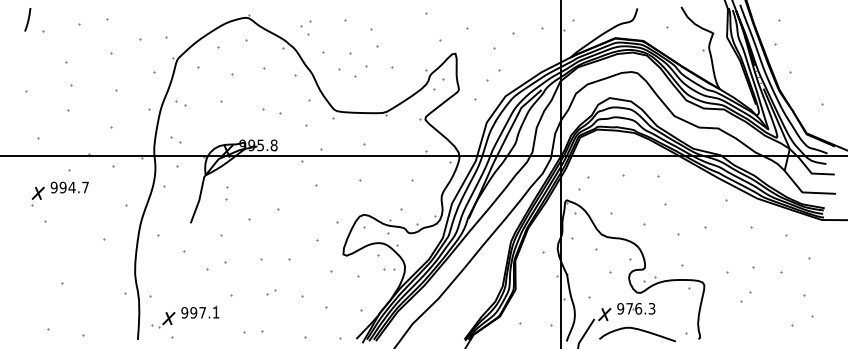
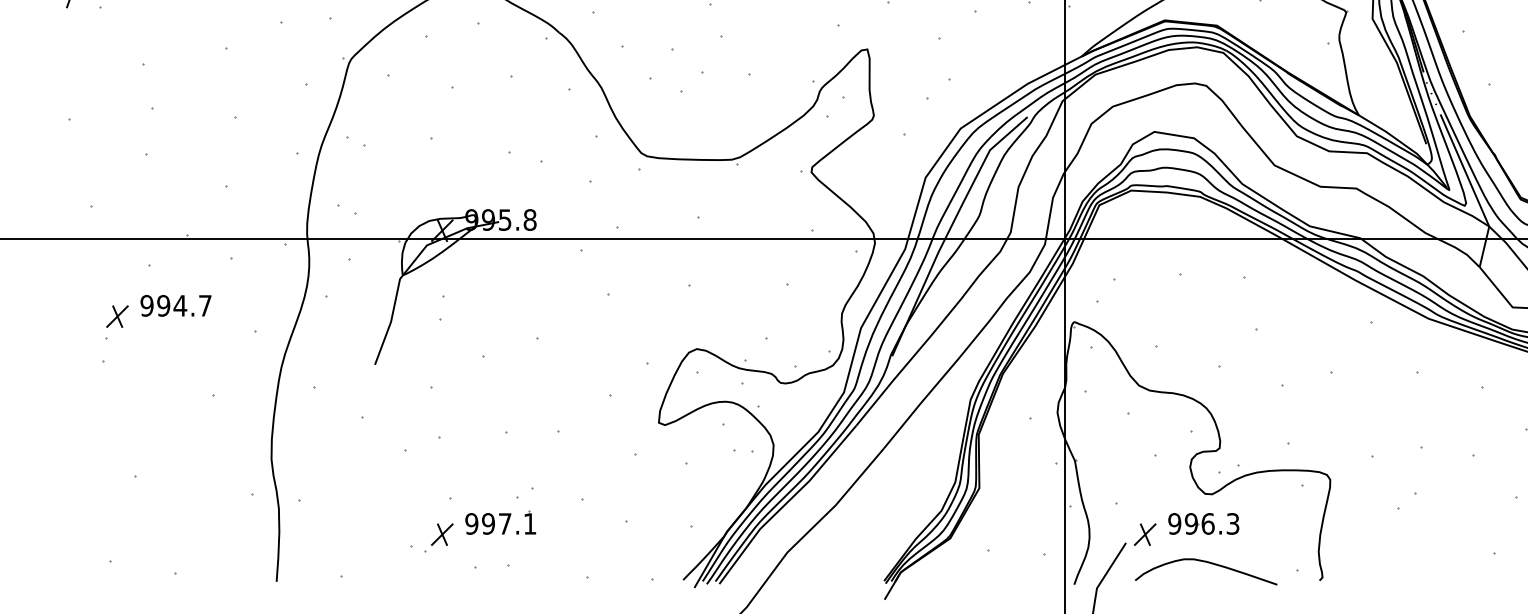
part: (59, 193) -> (156, 316), moved
text: (629, 308) -> (1191, 523), 976.3 -> 996.3
part: (185, 316) -> (473, 530), moved

